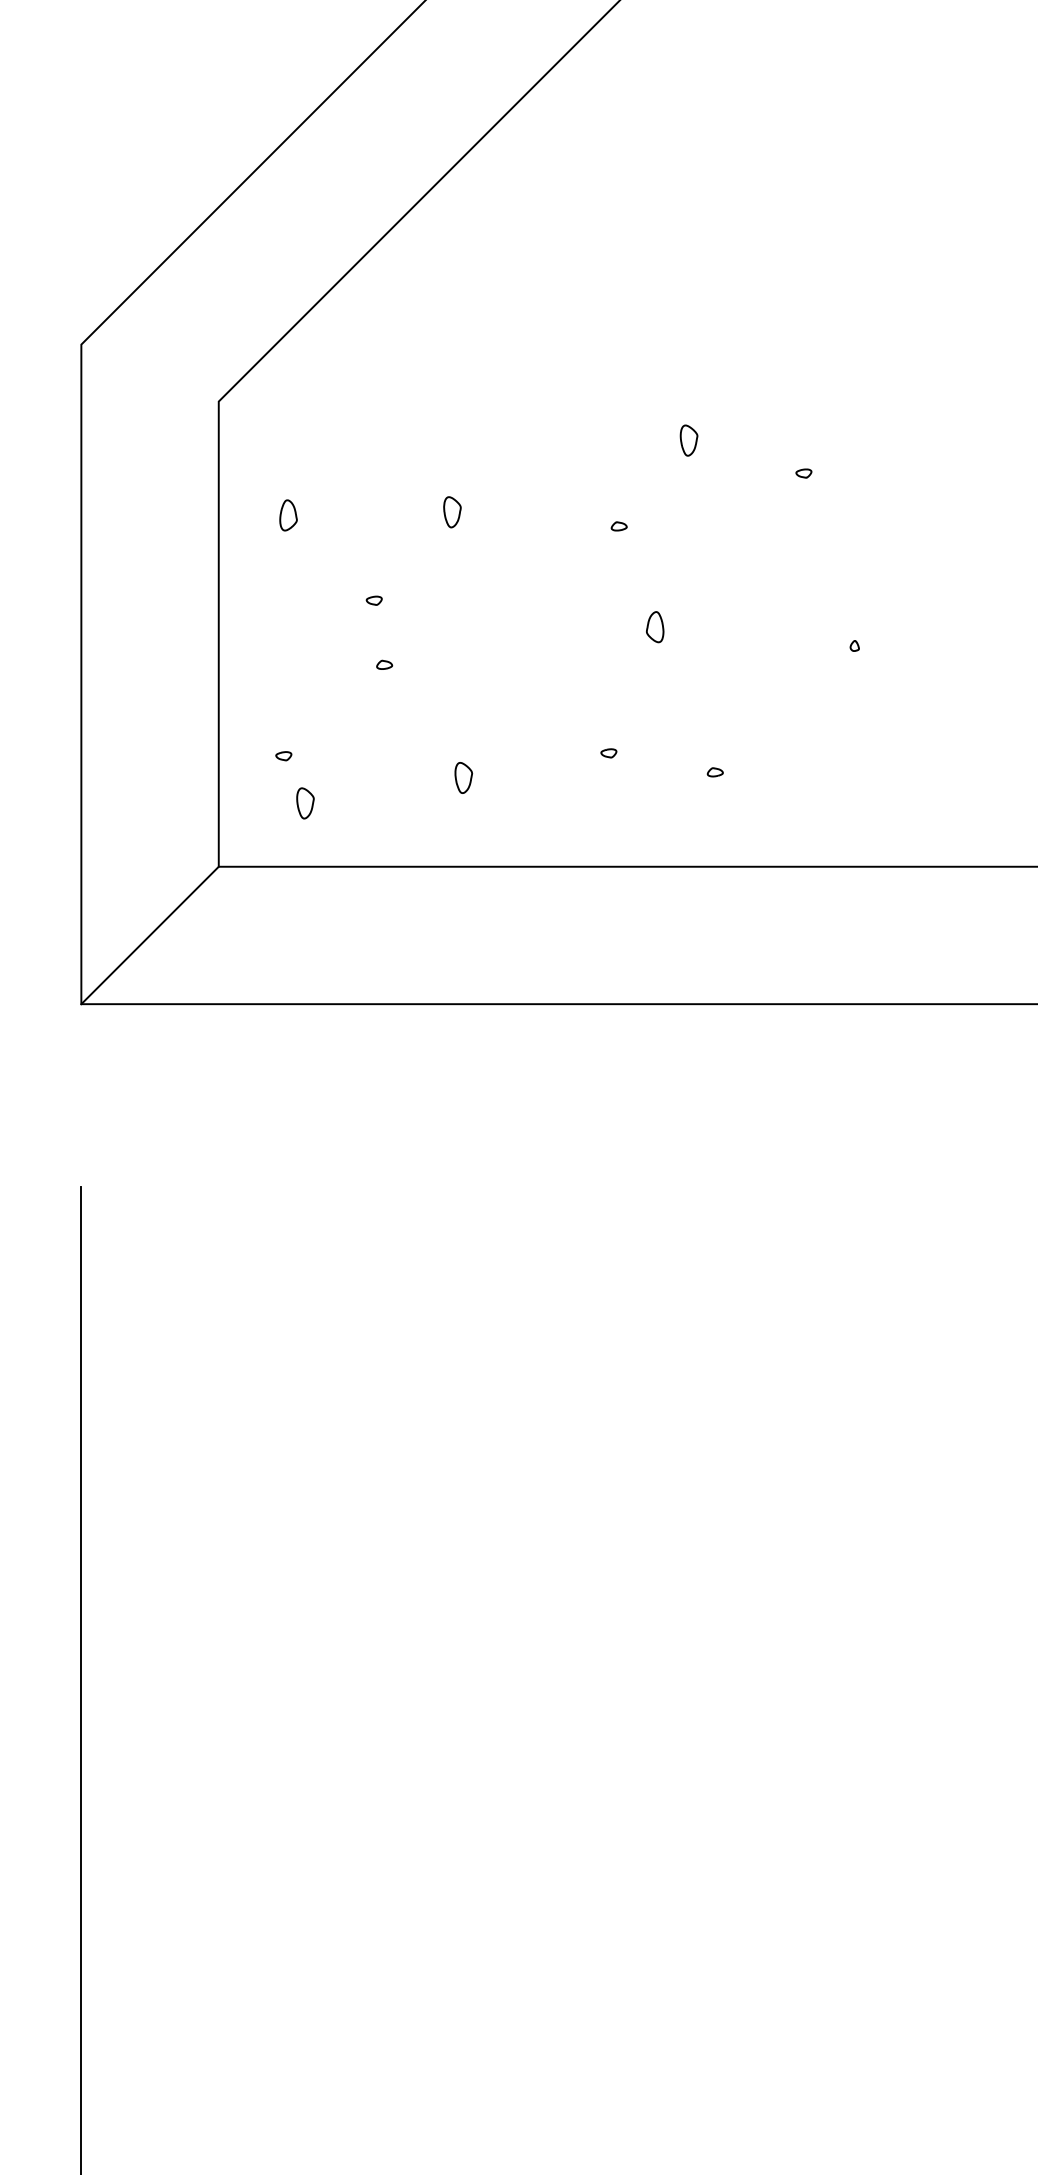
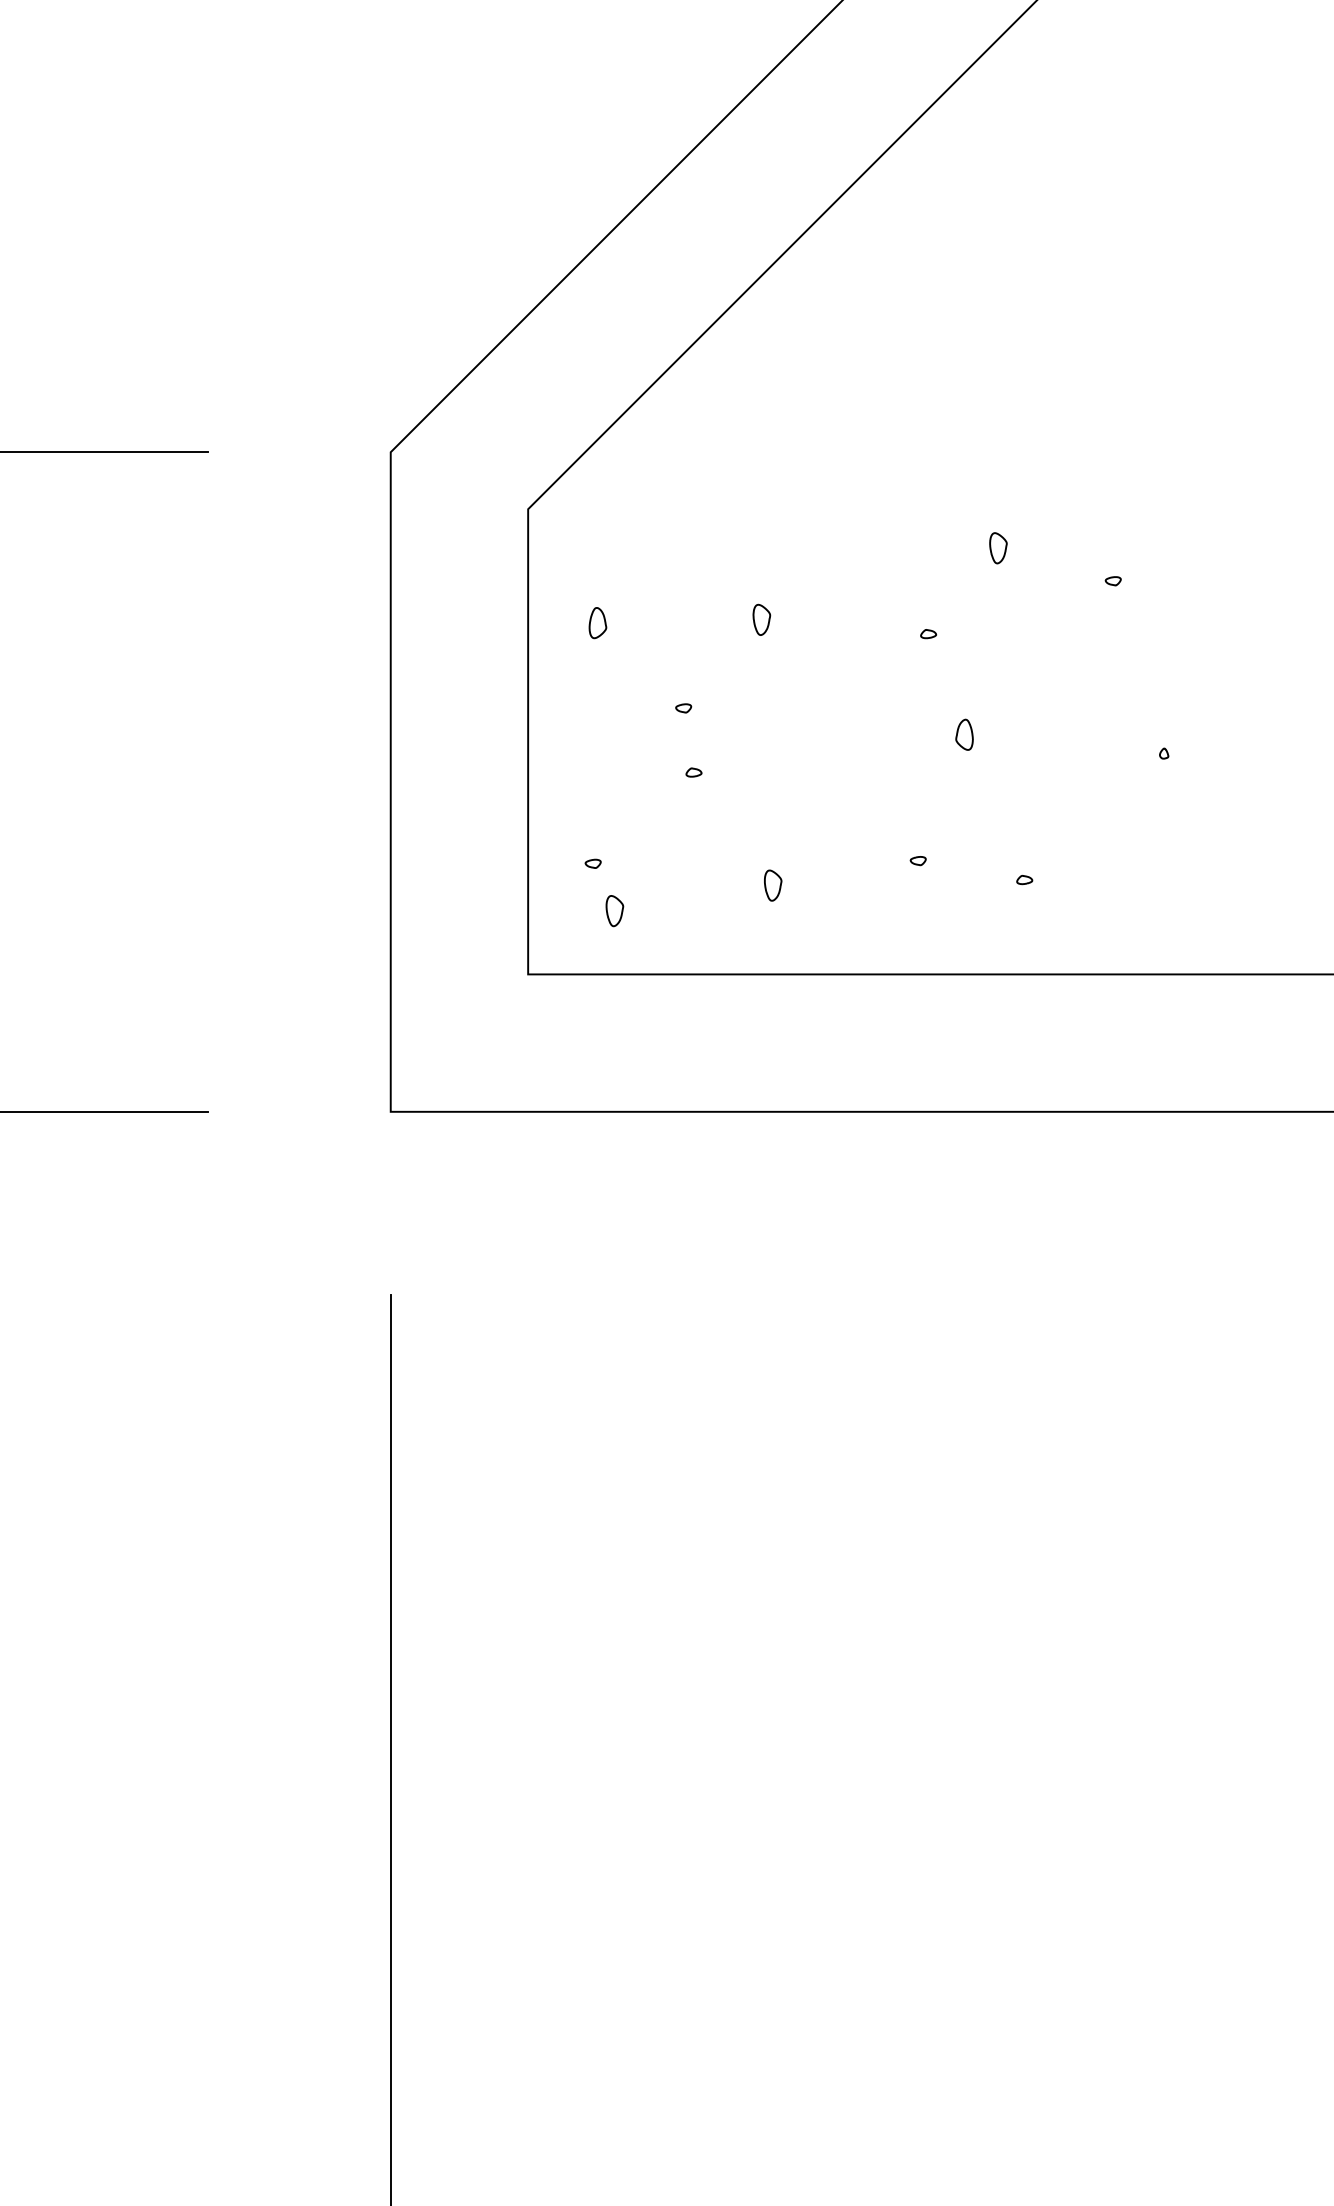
line: (150, 934) -> (459, 1042), removed

